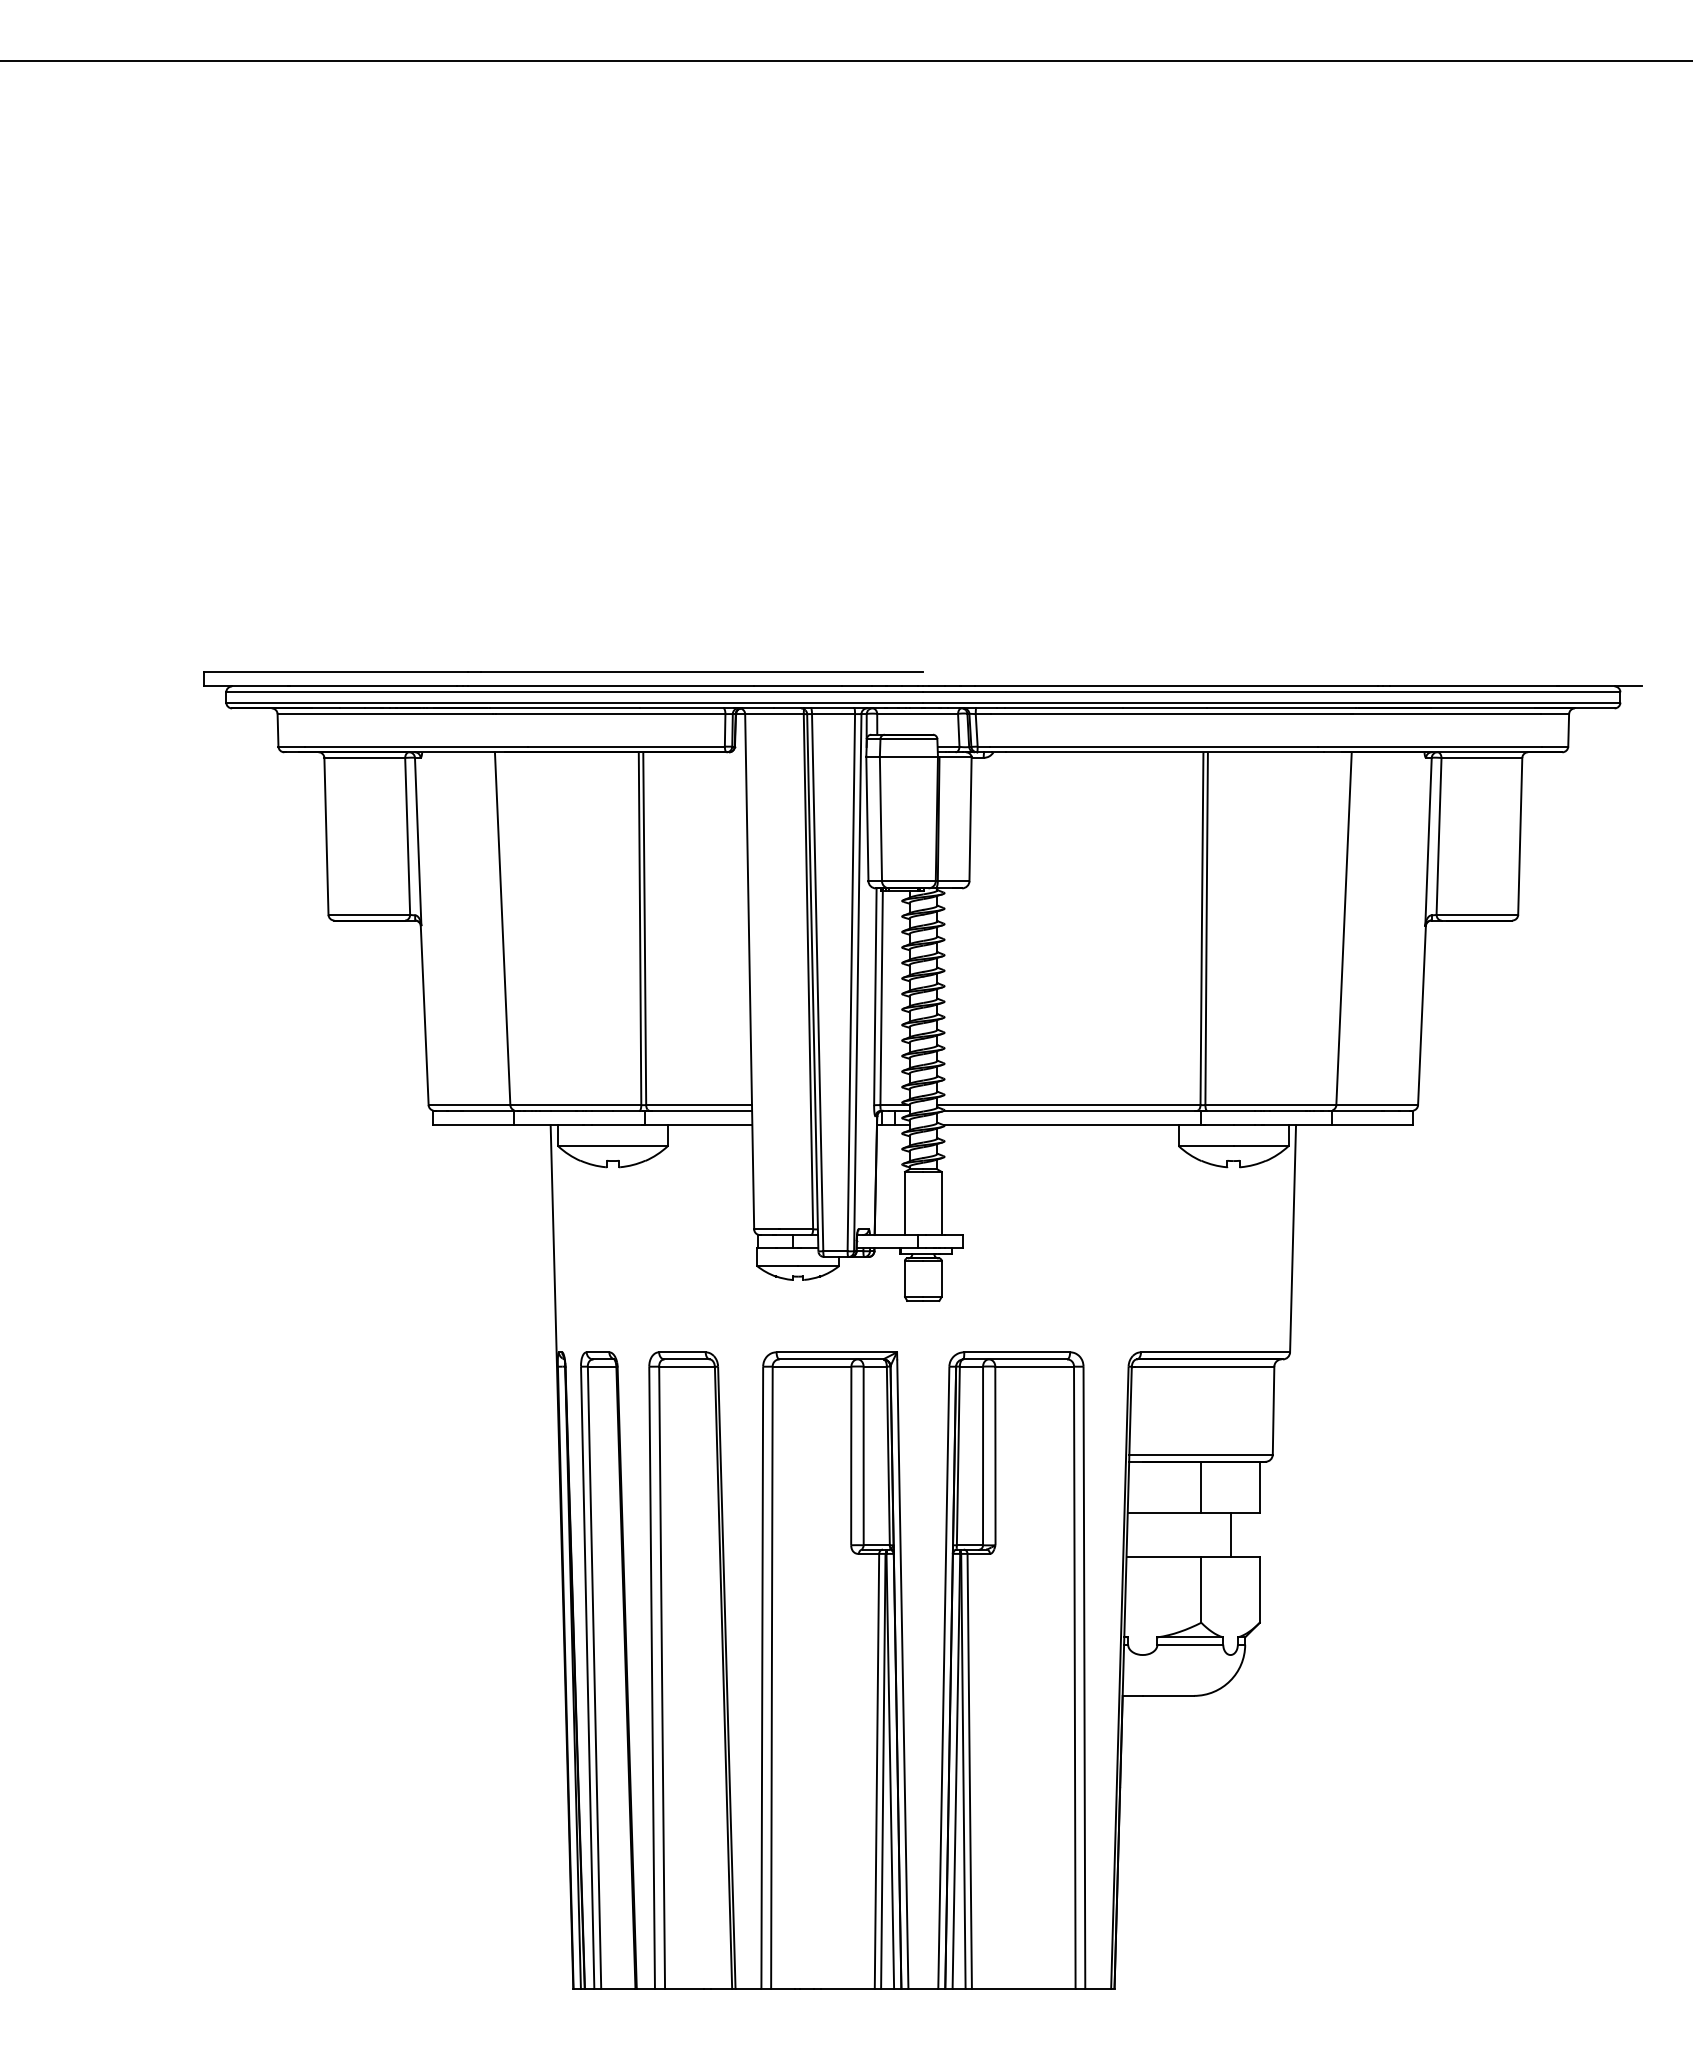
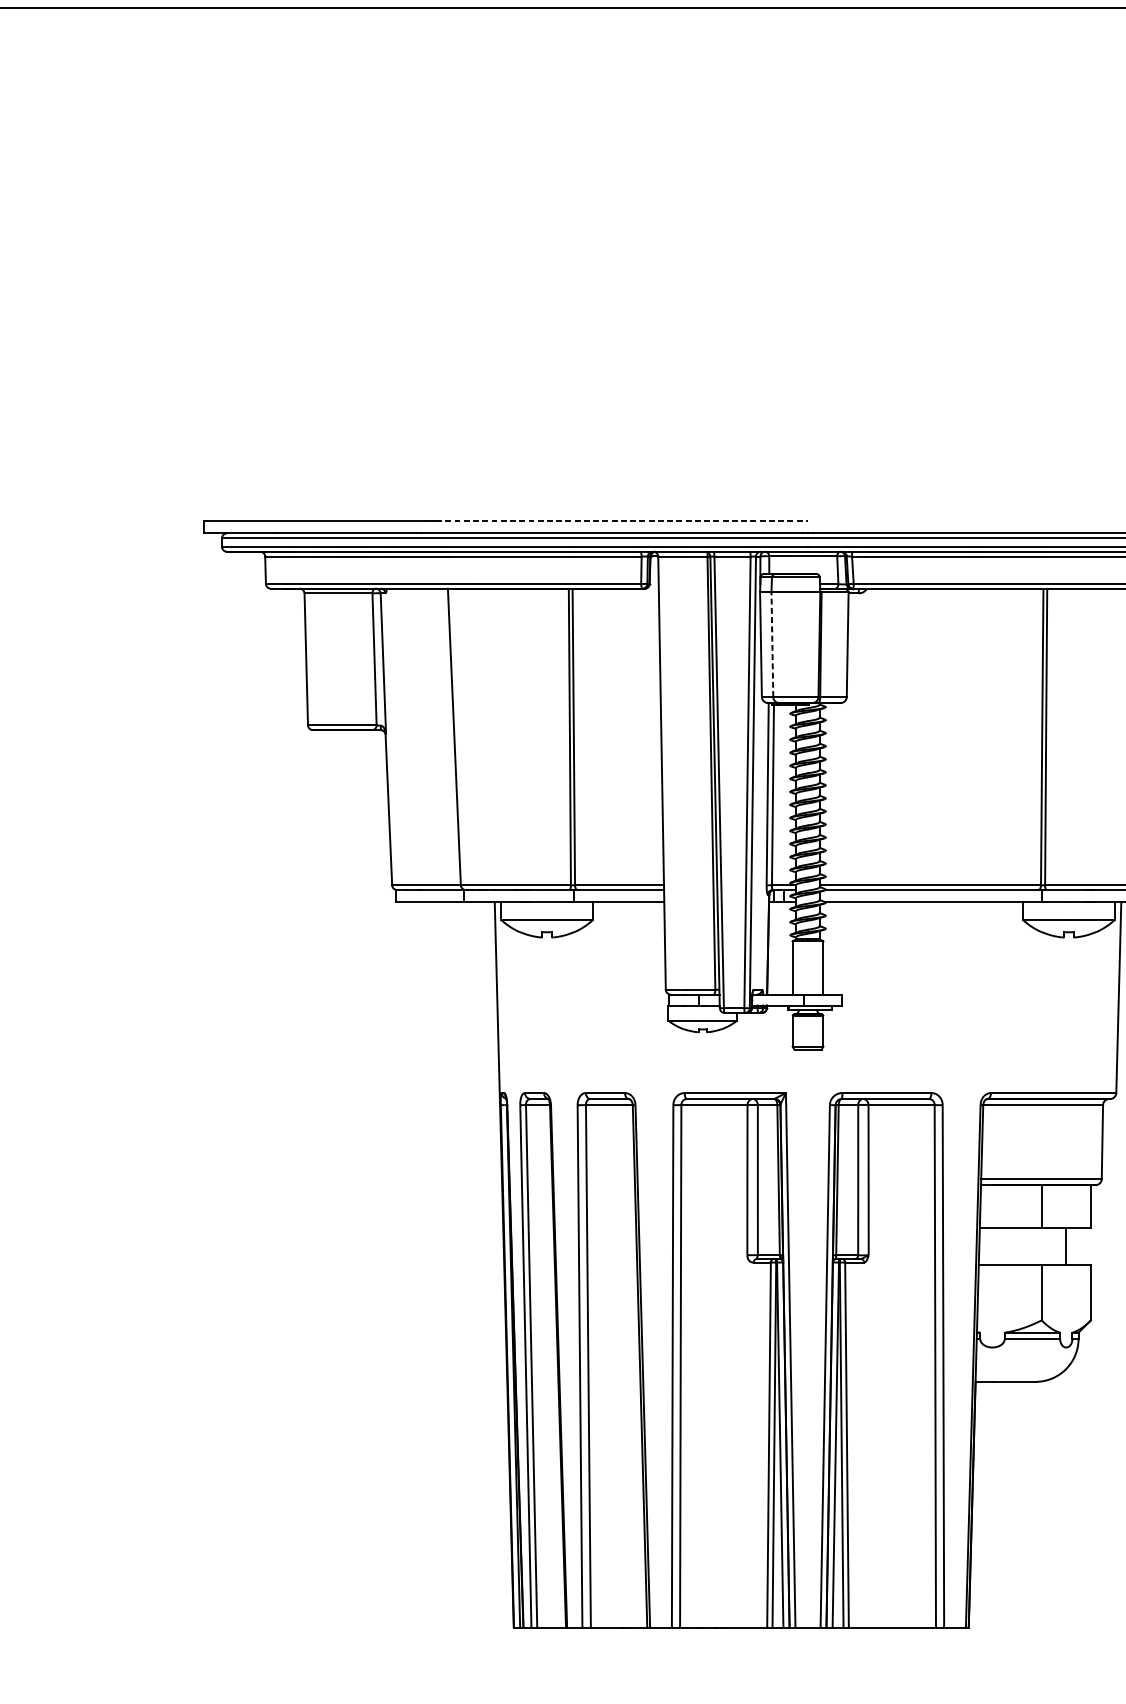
line: (702, 671) -> (622, 520), solid -> dashed
line: (880, 818) -> (772, 644), solid -> dashed

